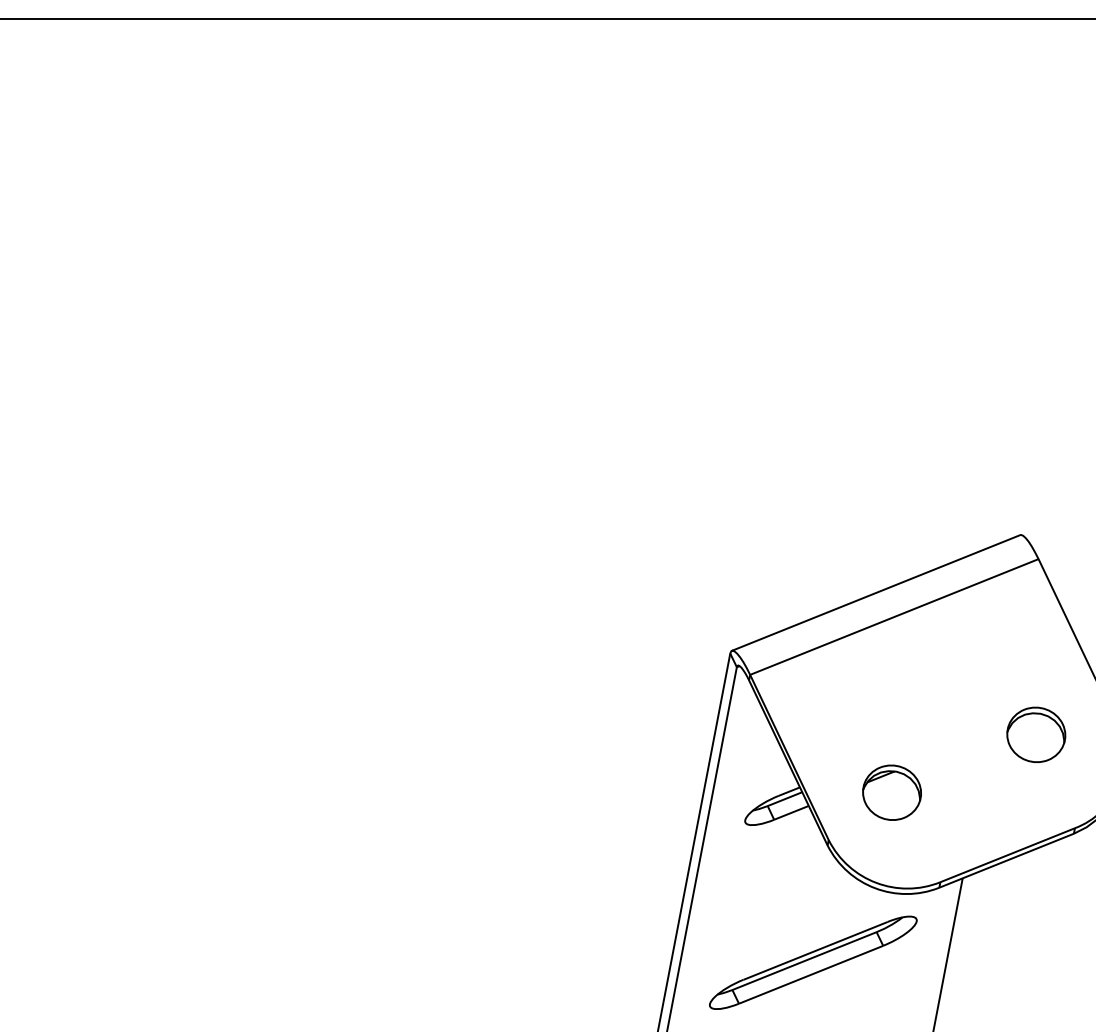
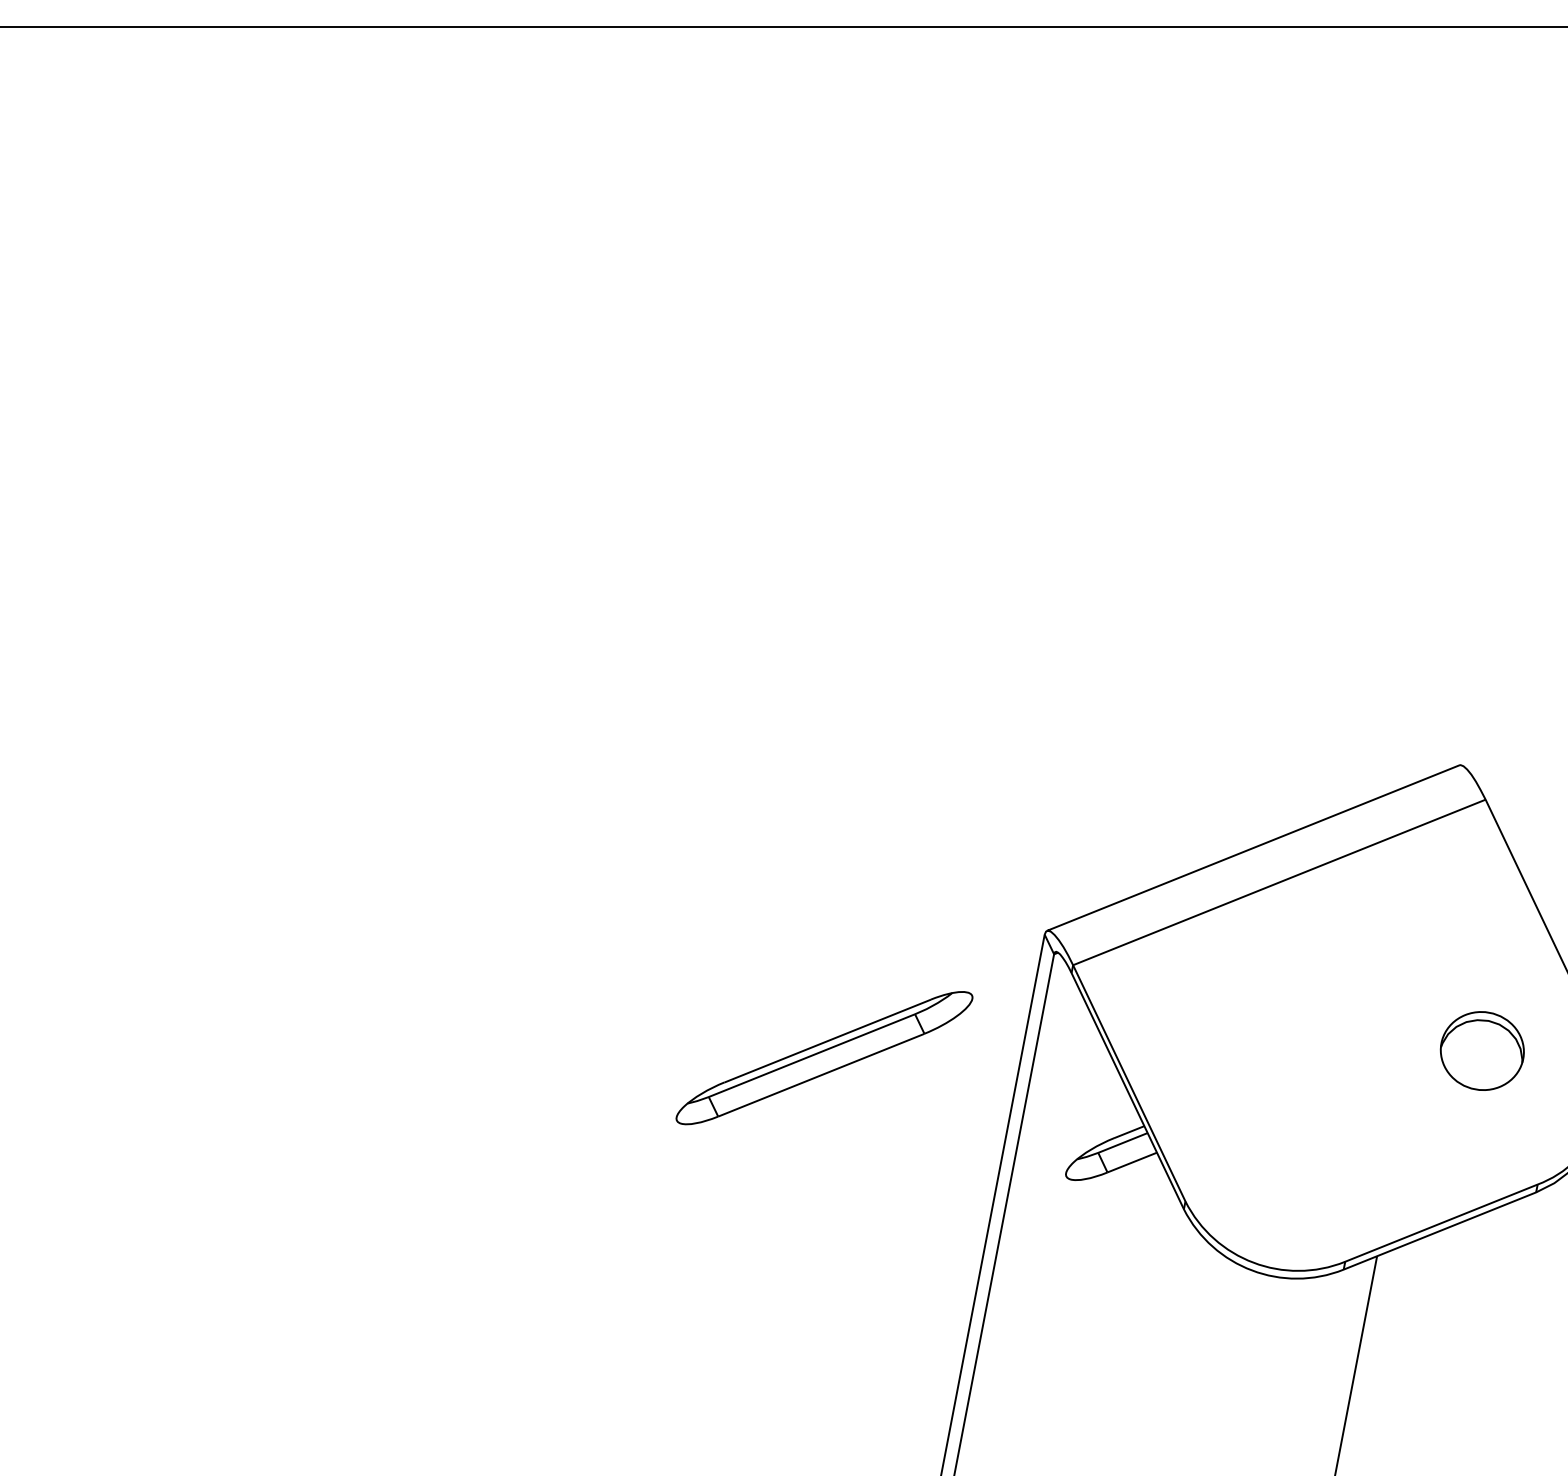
part: (891, 792) -> (1275, 1133), removed
part: (813, 962) -> (824, 1057), moved

